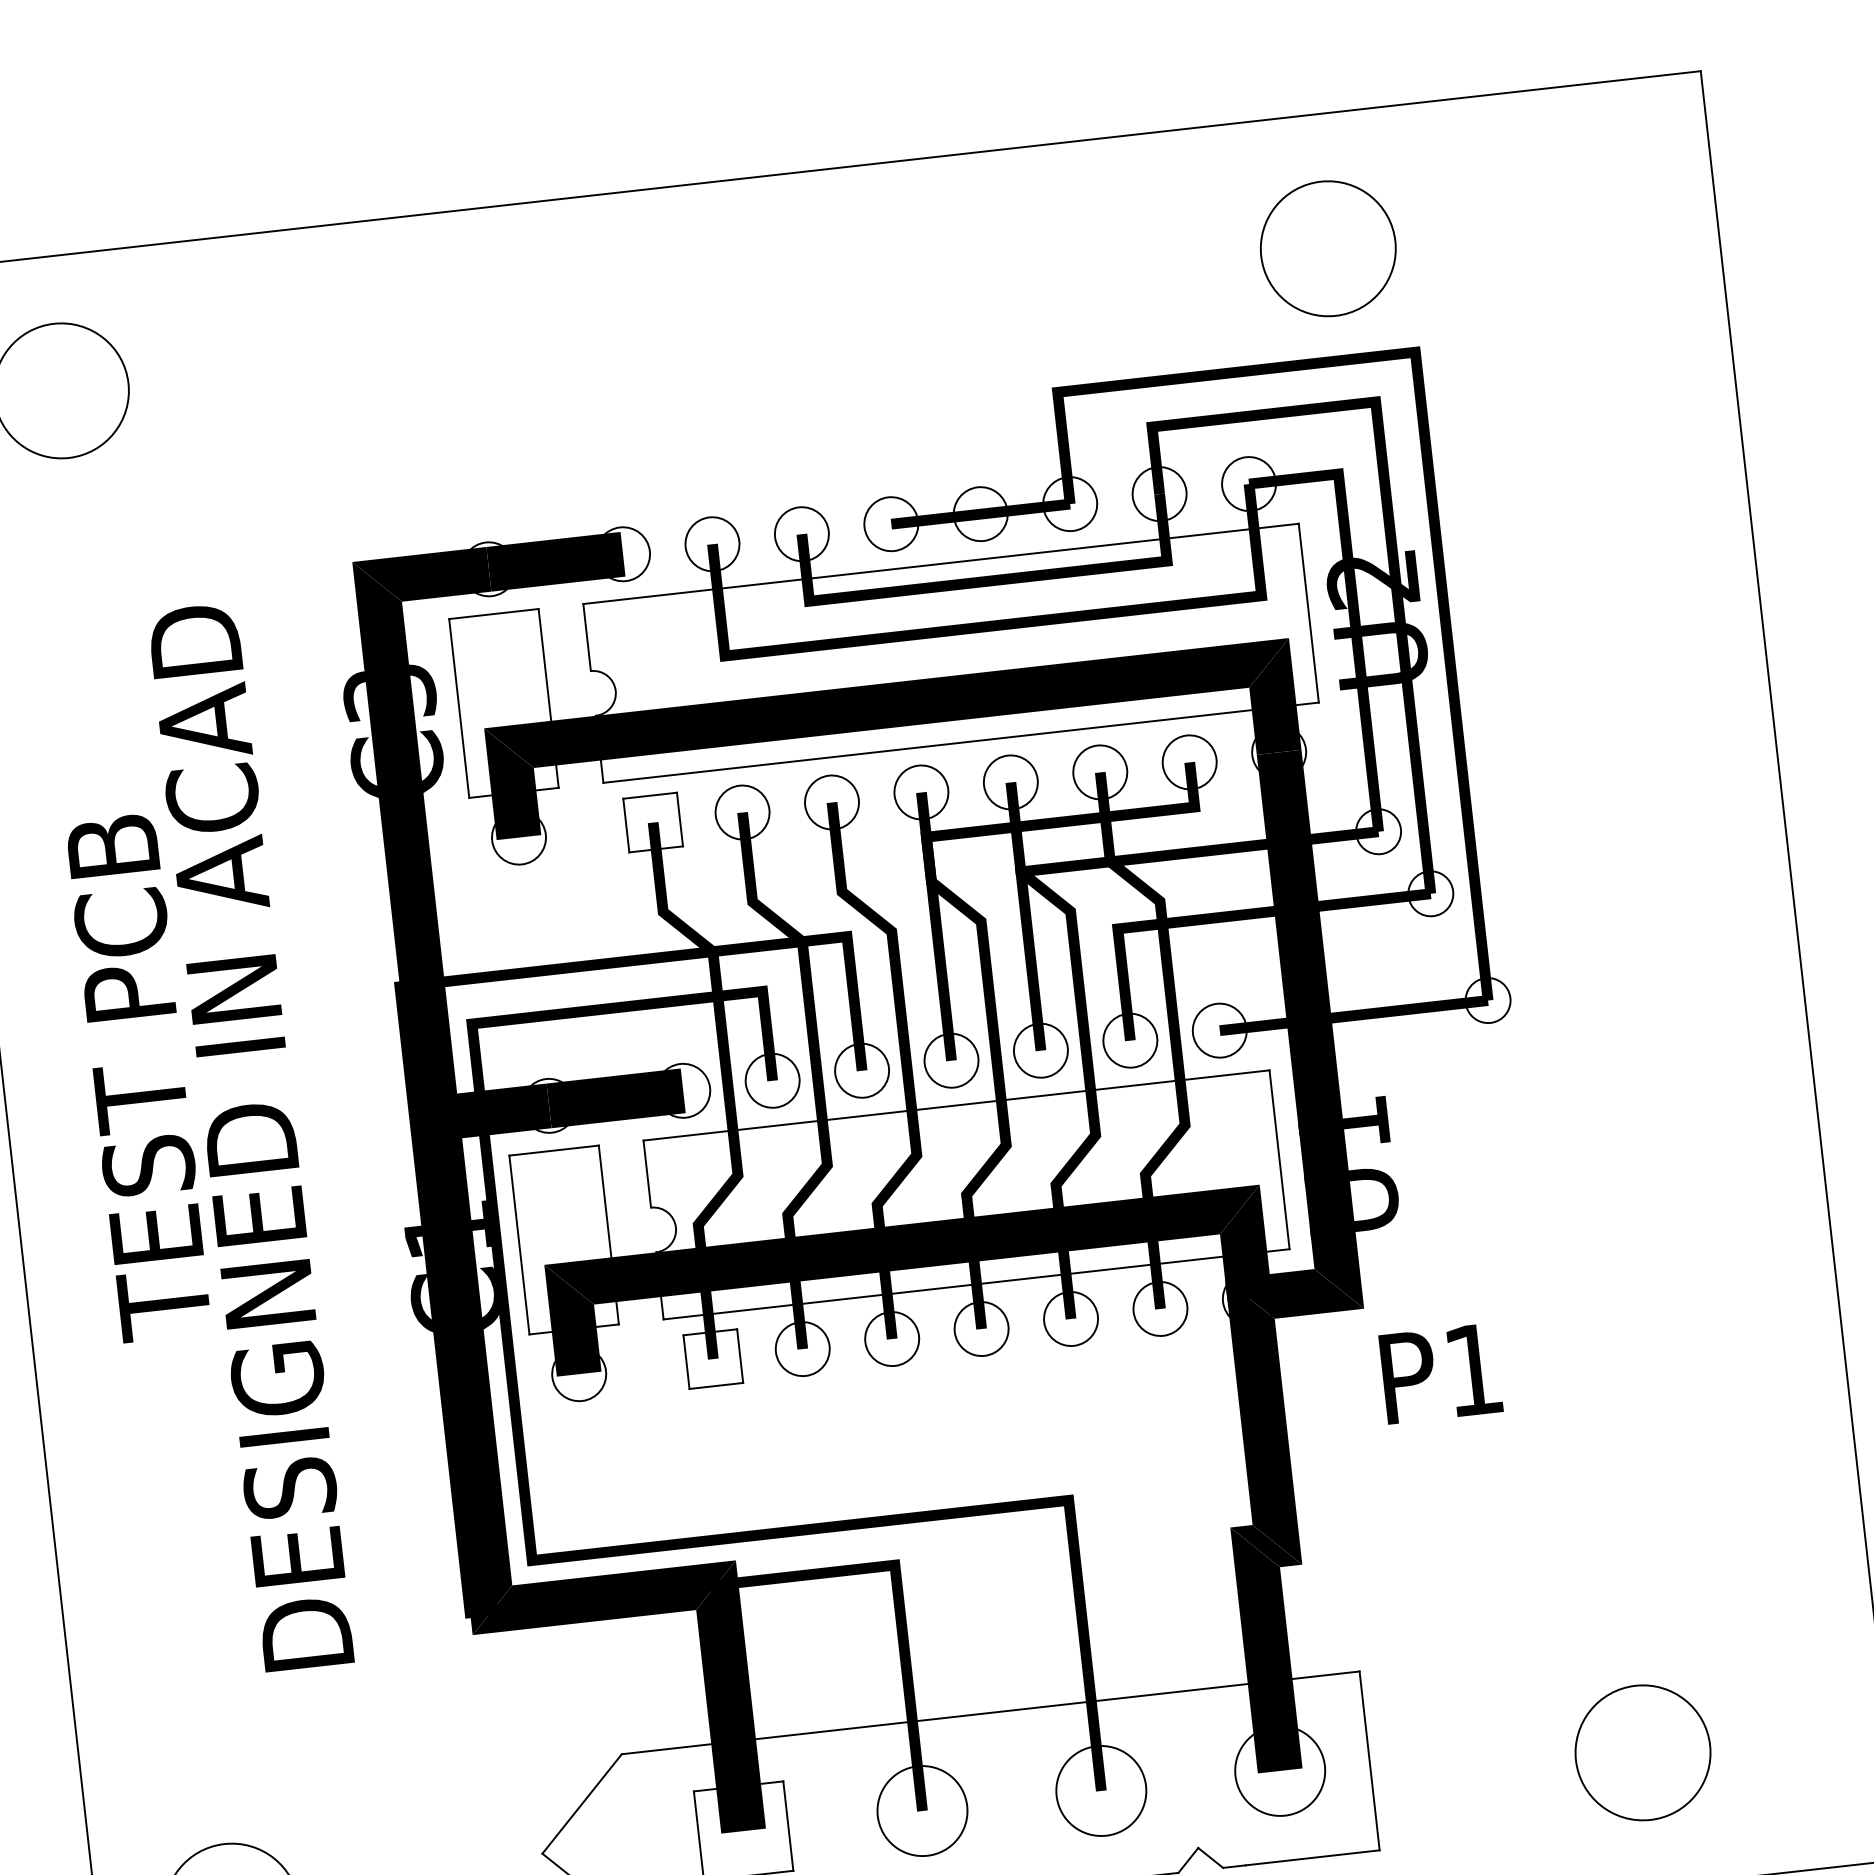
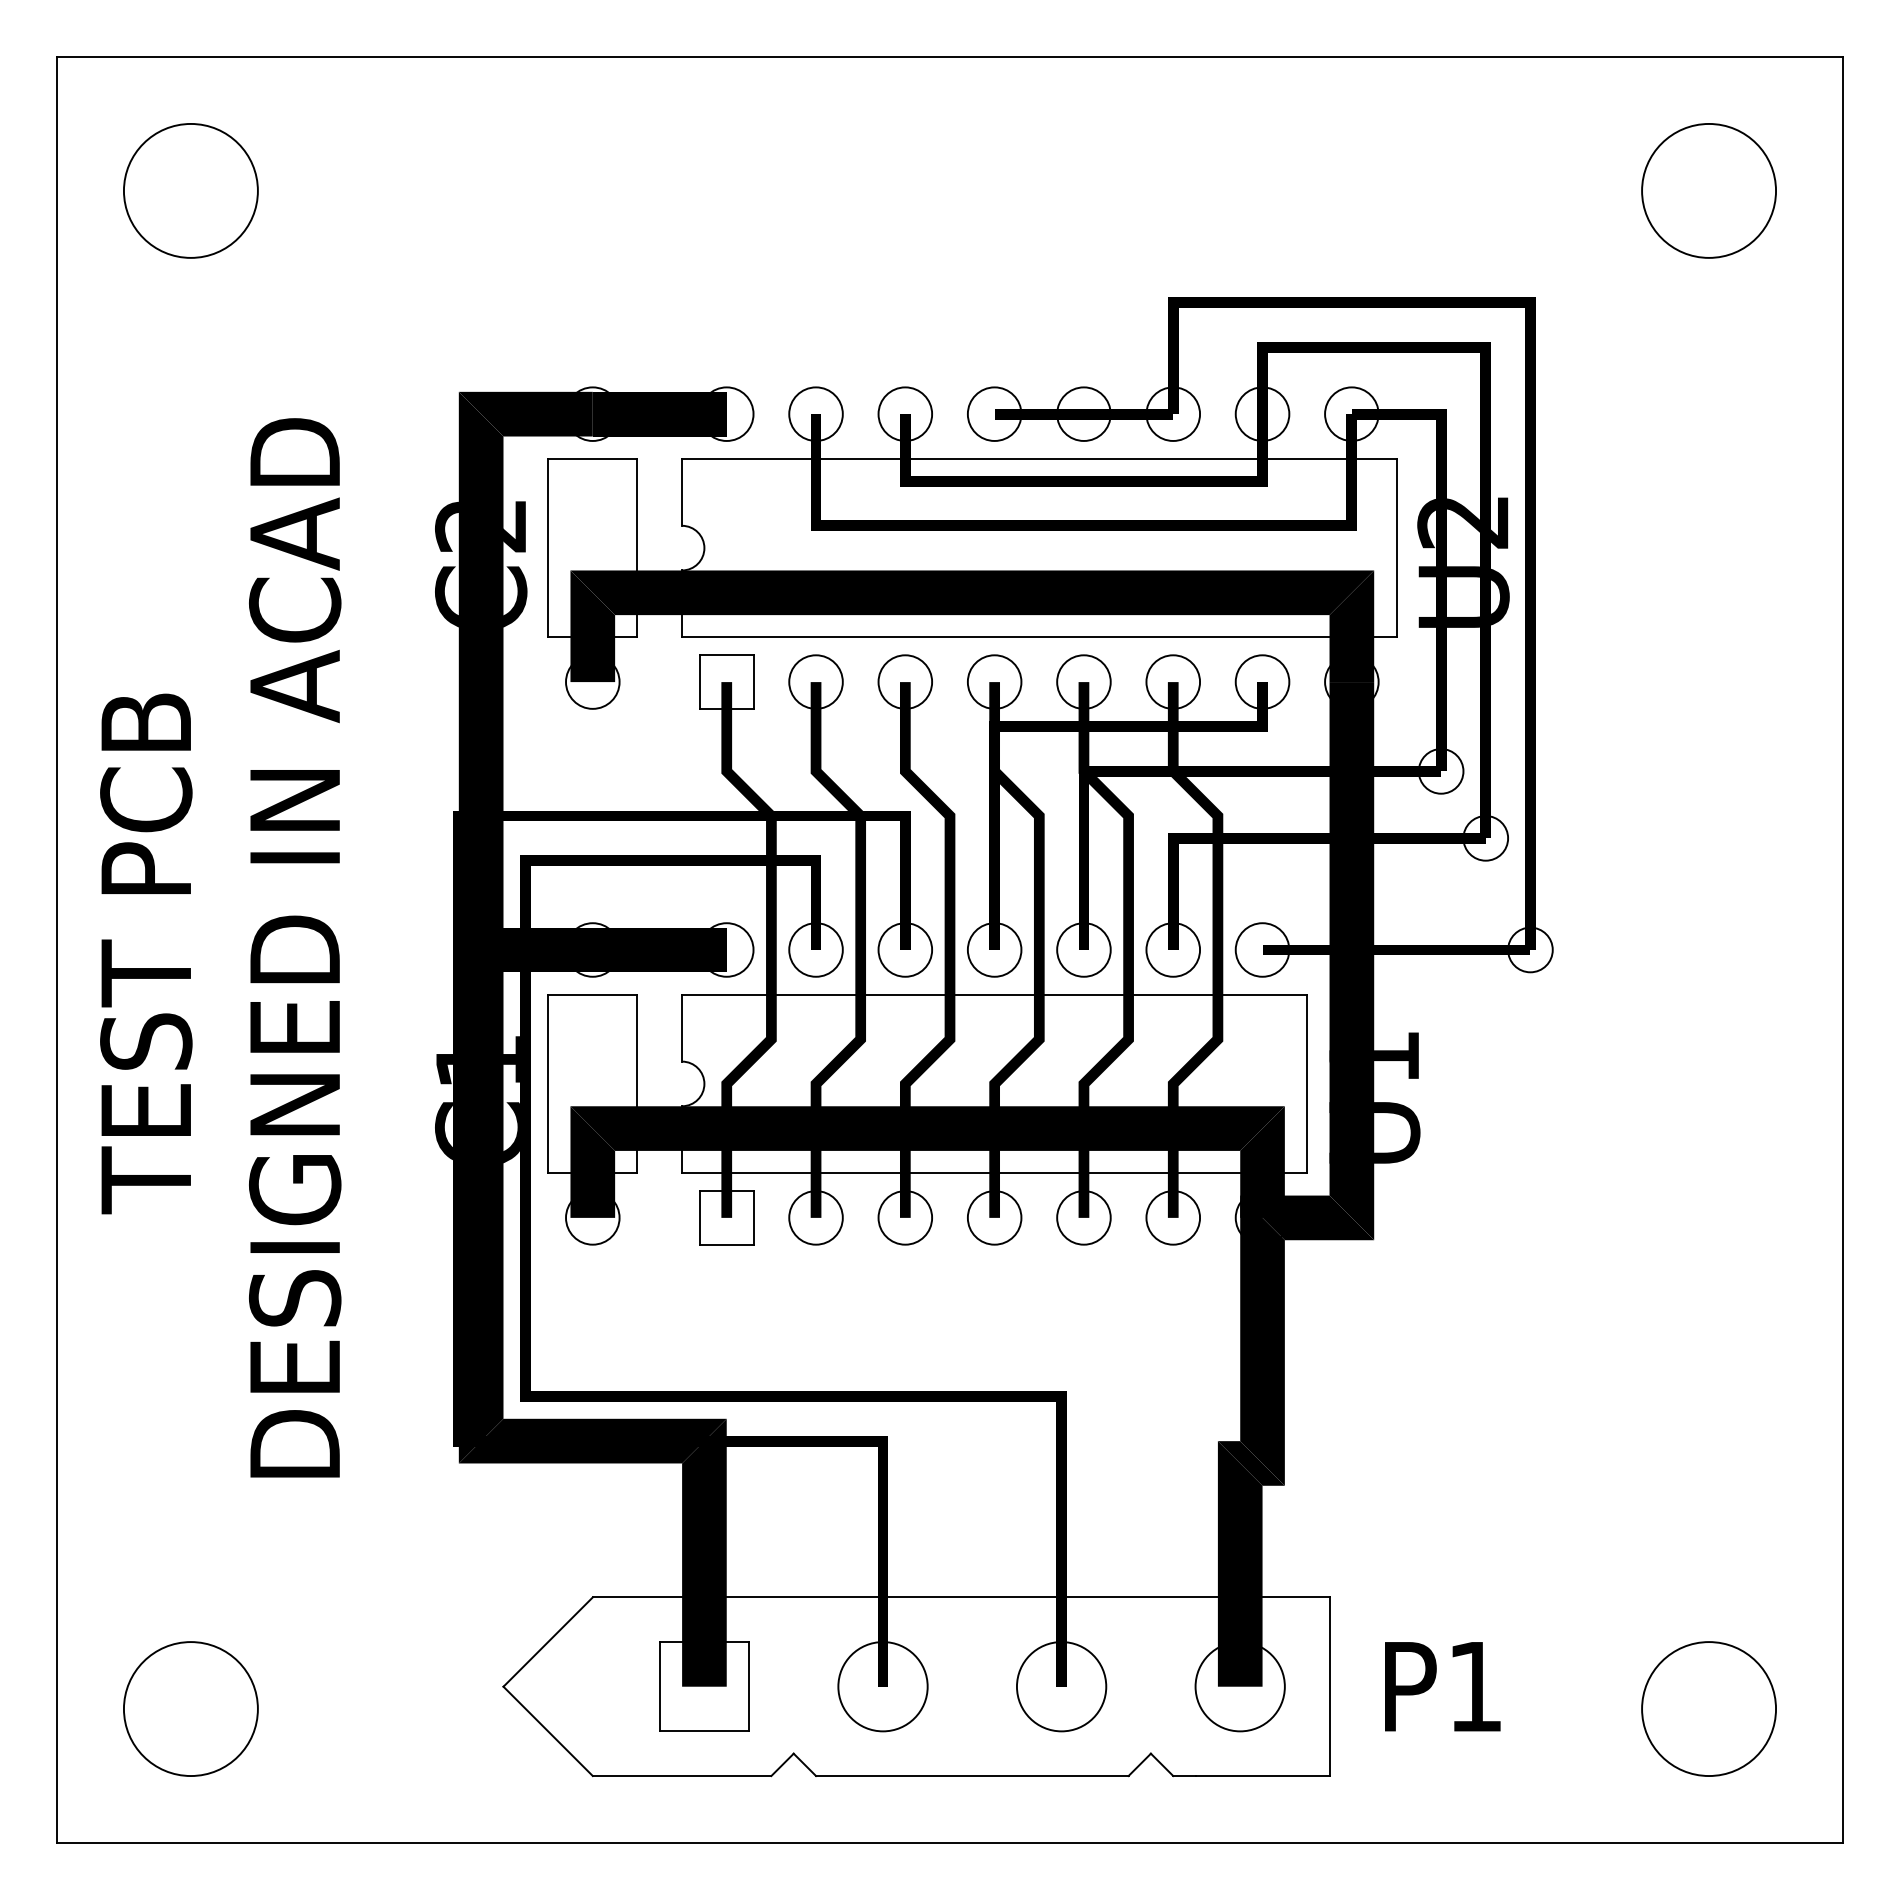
part: (1327, 248) -> (1708, 190), moved
text: (389, 693) -> (481, 525), C3 -> C2
text: (138, 1077) -> (146, 953), moved
text: (1440, 1373) -> (1442, 1686), moved
part: (1642, 1752) -> (1708, 1708), moved

